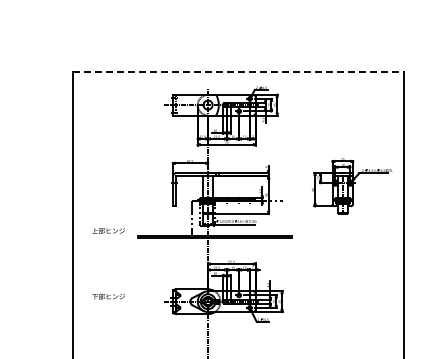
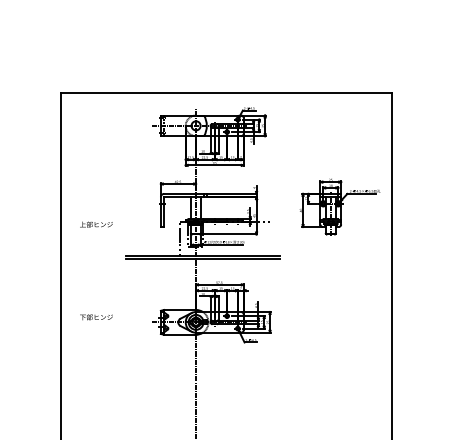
line: (238, 72) -> (226, 93), dashed -> solid
text: (108, 230) -> (96, 224), moved

